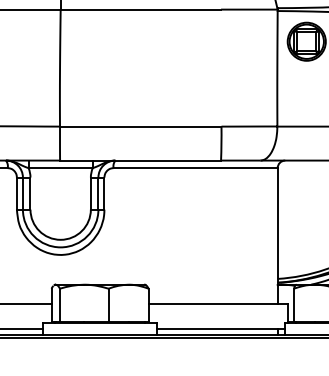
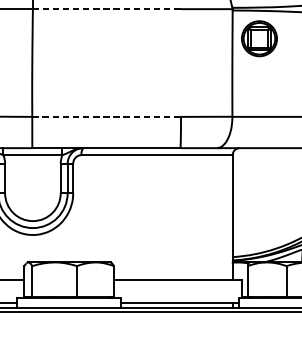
line: (140, 9) -> (106, 9), solid -> dashed
line: (140, 126) -> (106, 116), solid -> dashed

